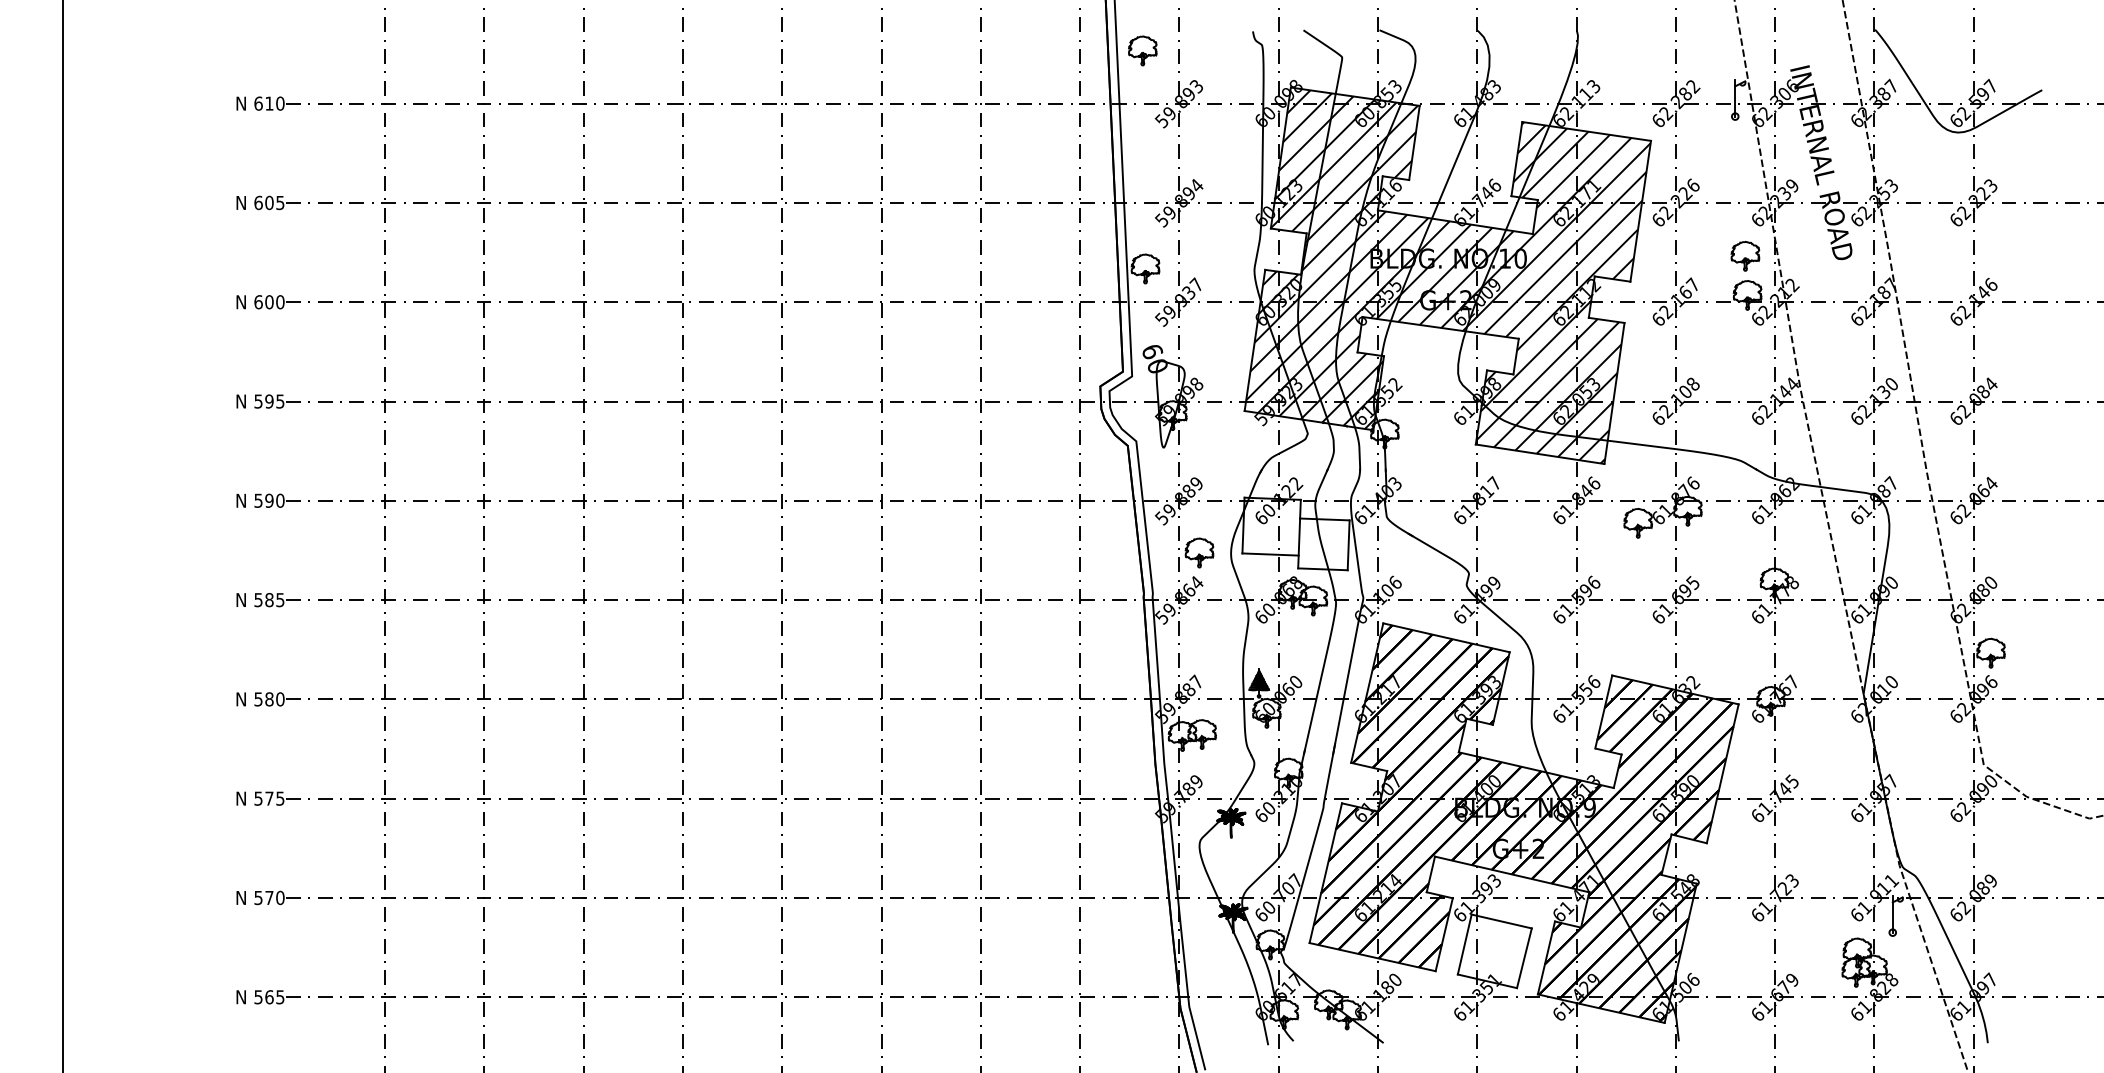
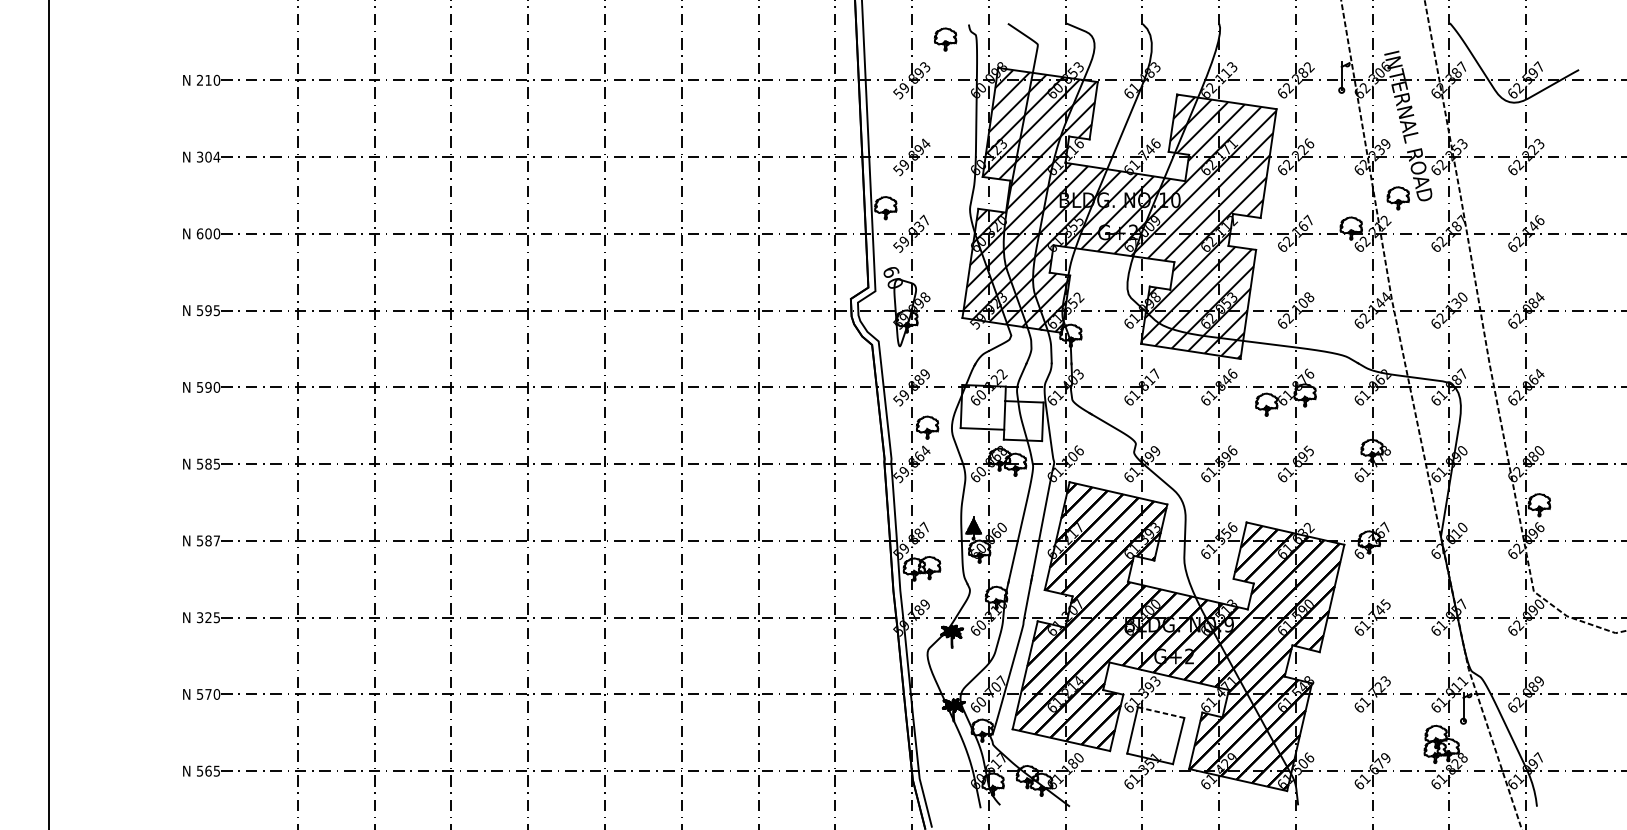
part: (1142, 50) -> (945, 39), moved
text: (258, 103) -> (200, 80), 610 -> 210
text: (269, 202) -> (208, 156), 605 -> 304
part: (1745, 256) -> (1398, 198), moved
text: (280, 699) -> (217, 541), 580 -> 587
text: (263, 798) -> (203, 617), 575 -> 325
line: (1501, 921) -> (1161, 712), solid -> dashed

